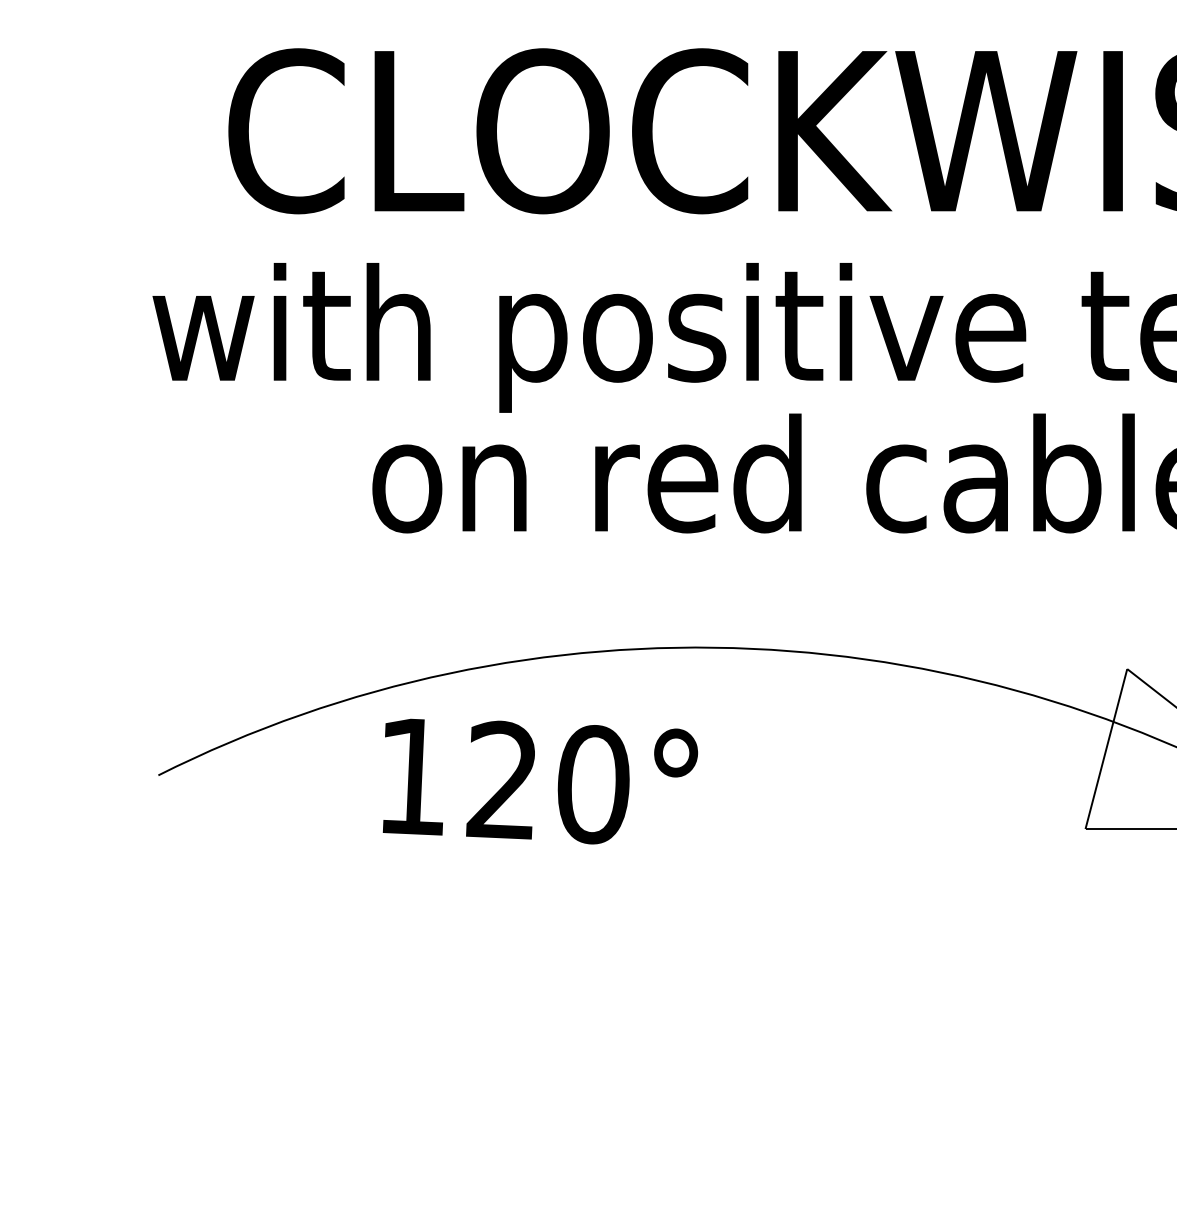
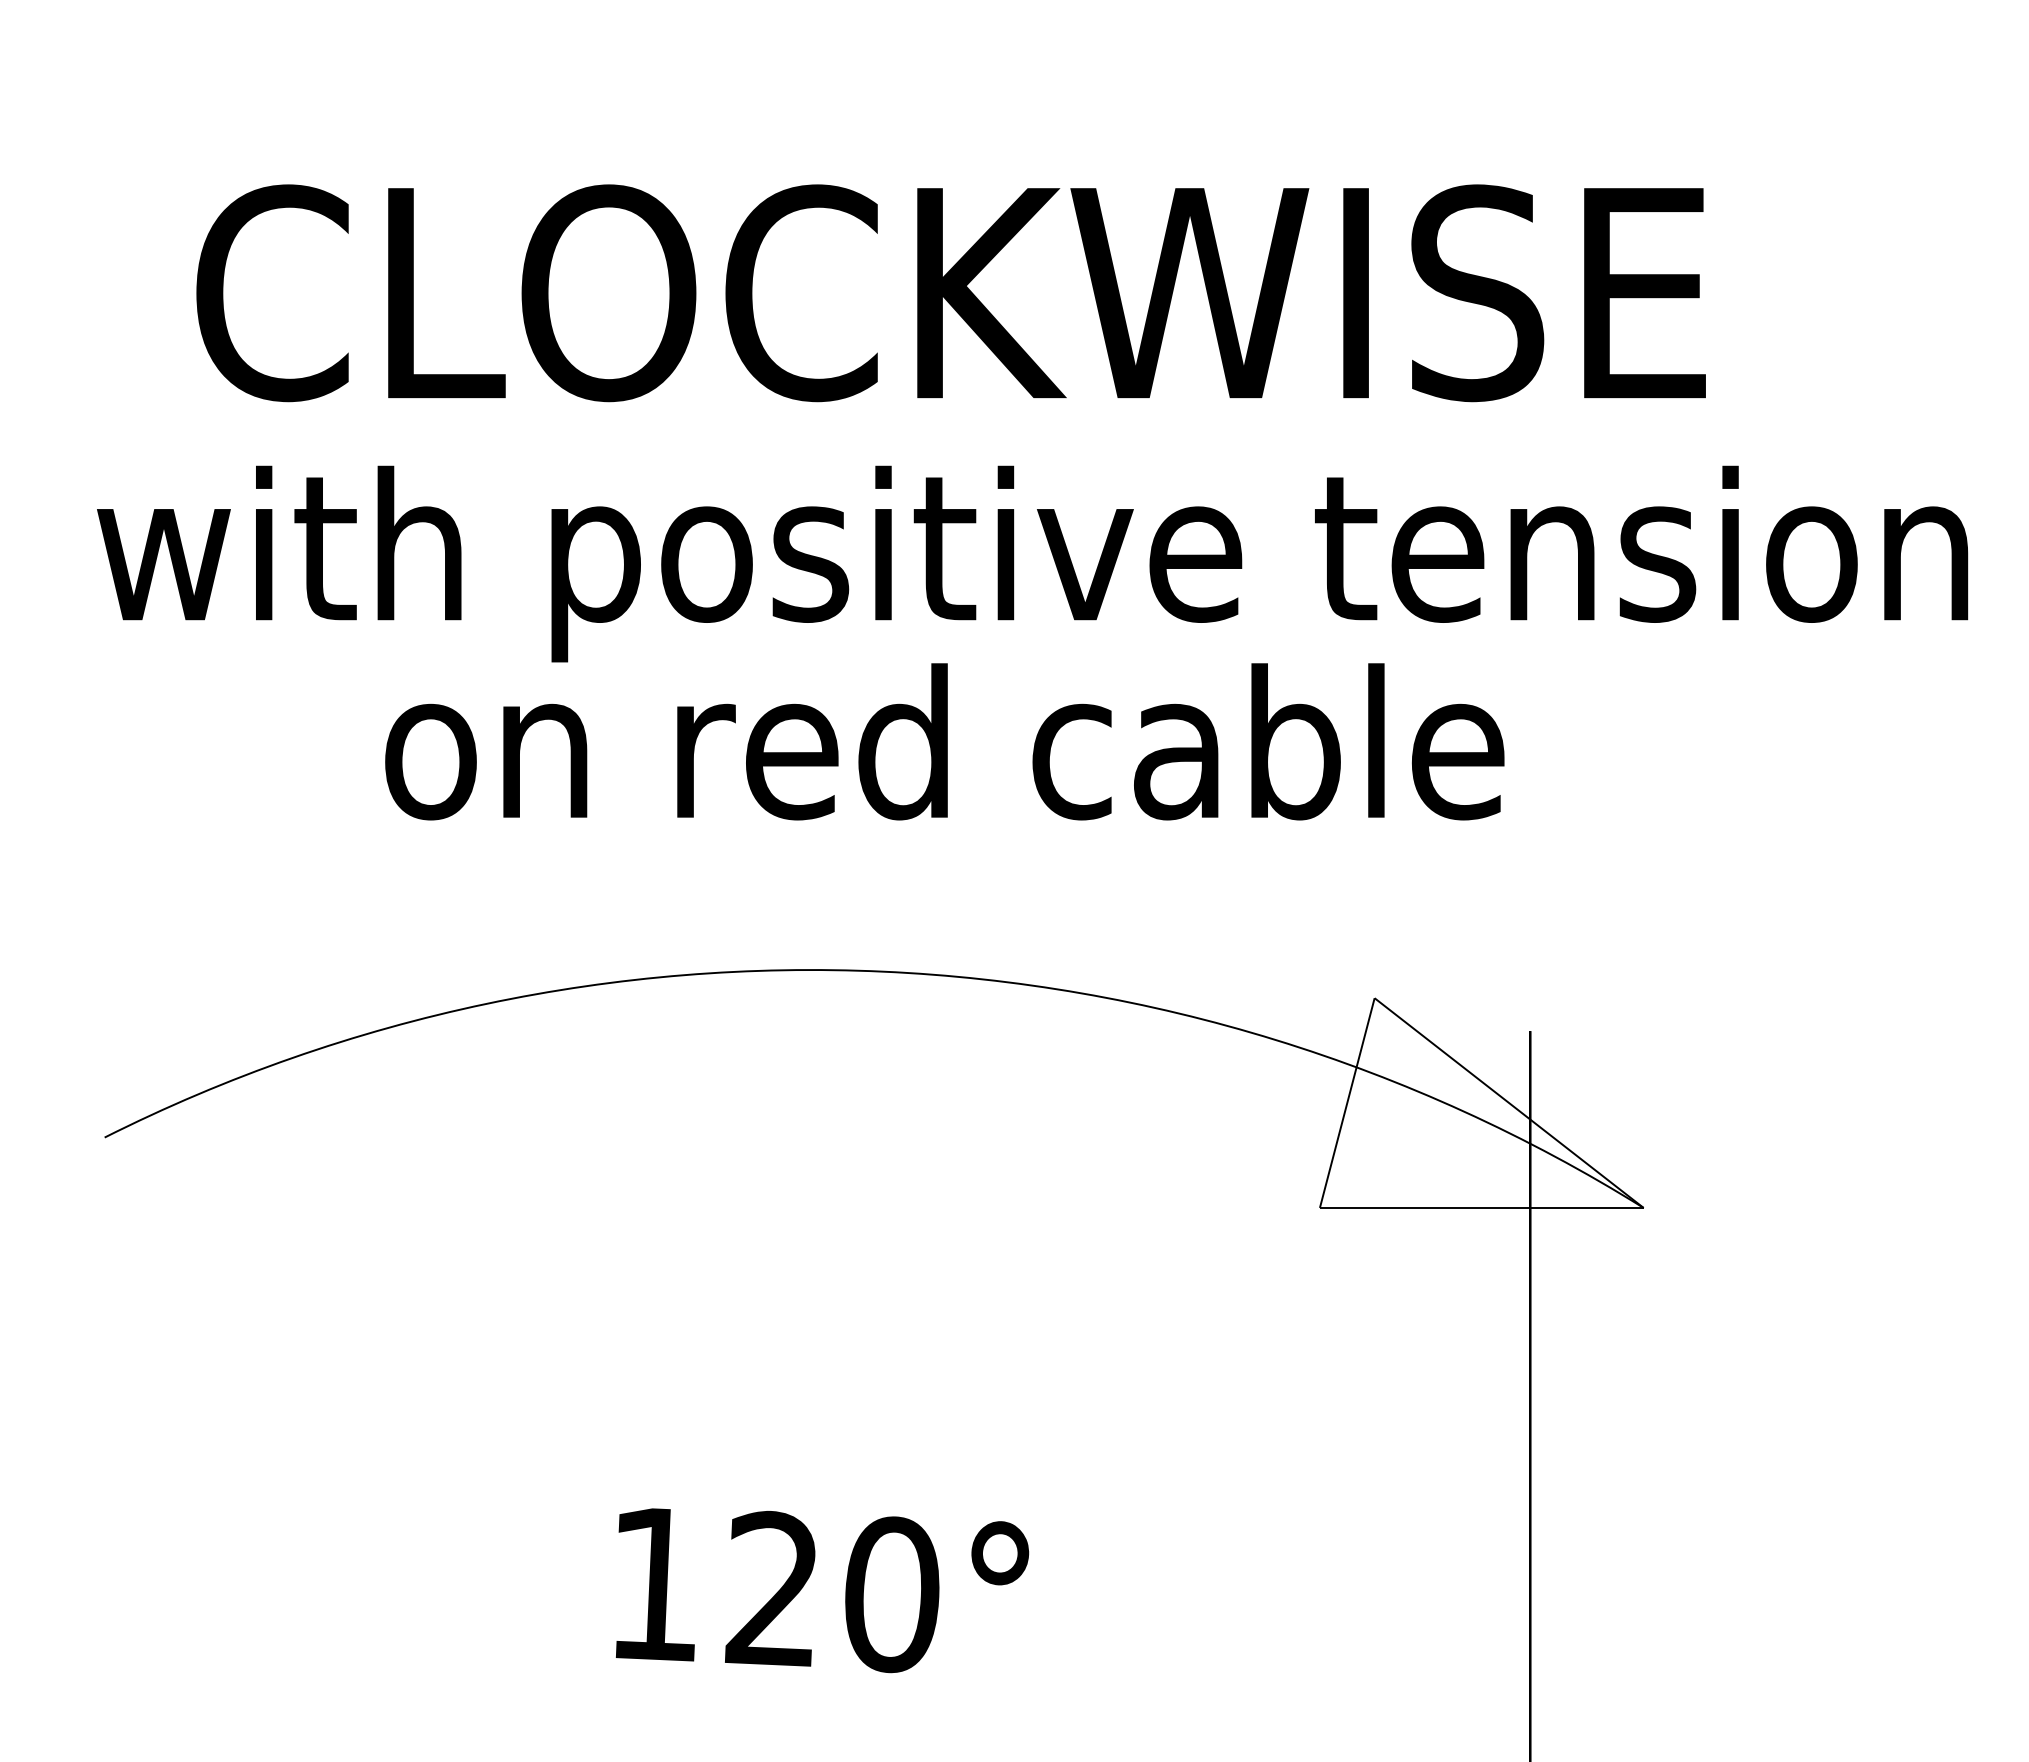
text: (540, 781) -> (822, 1590), moved

